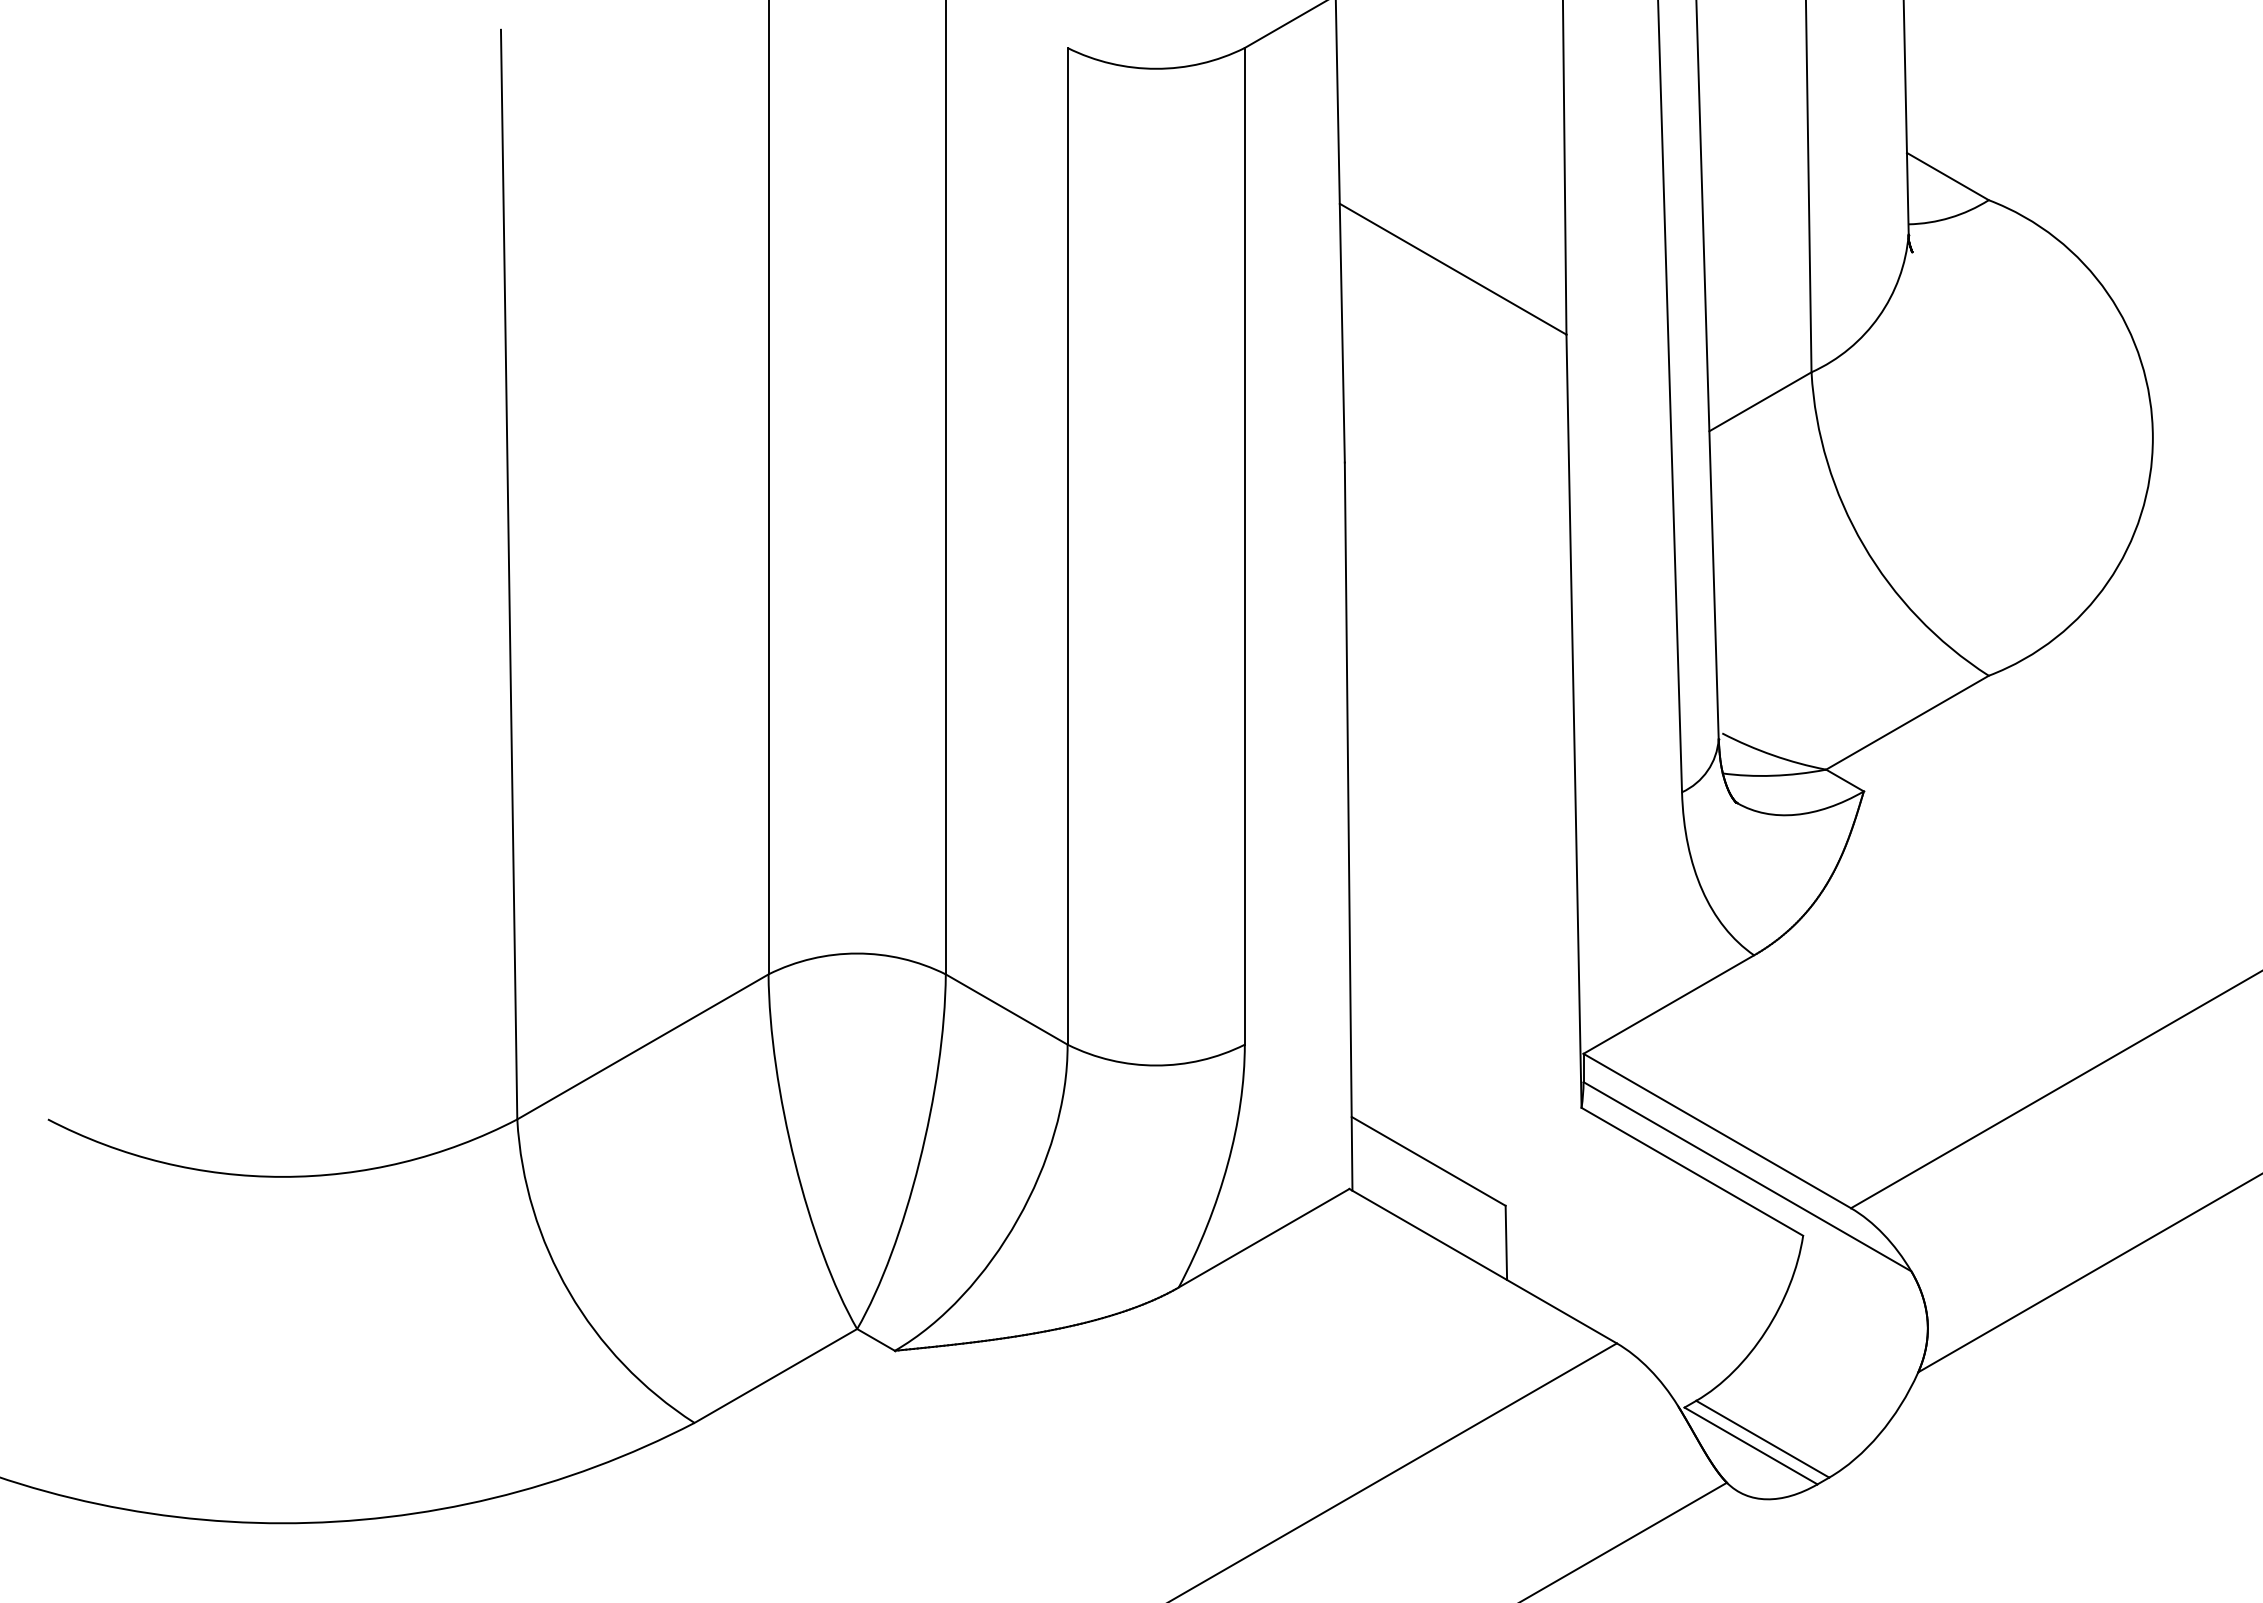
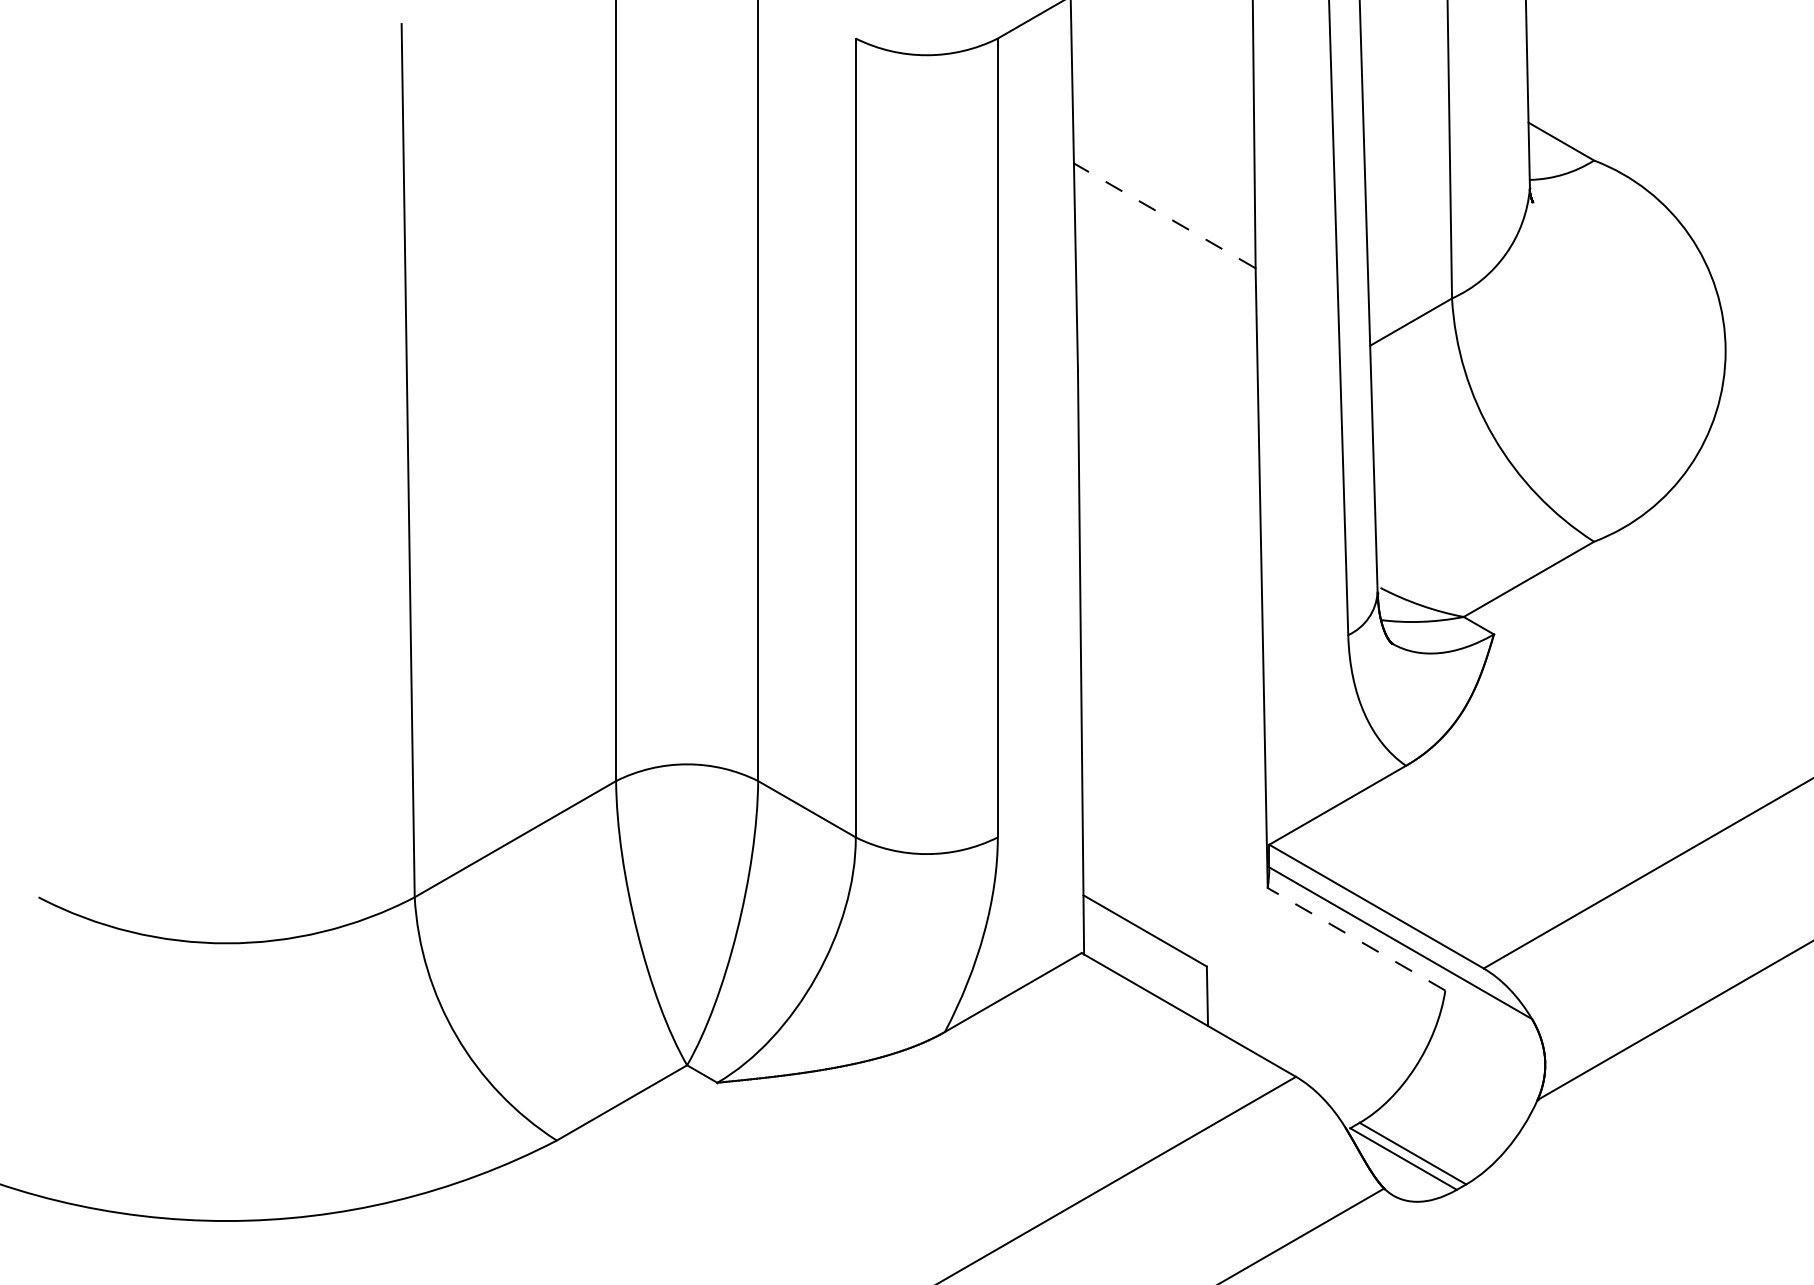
line: (1453, 269) -> (1165, 216), solid -> dashed
line: (1692, 1171) -> (1356, 939), solid -> dashed

